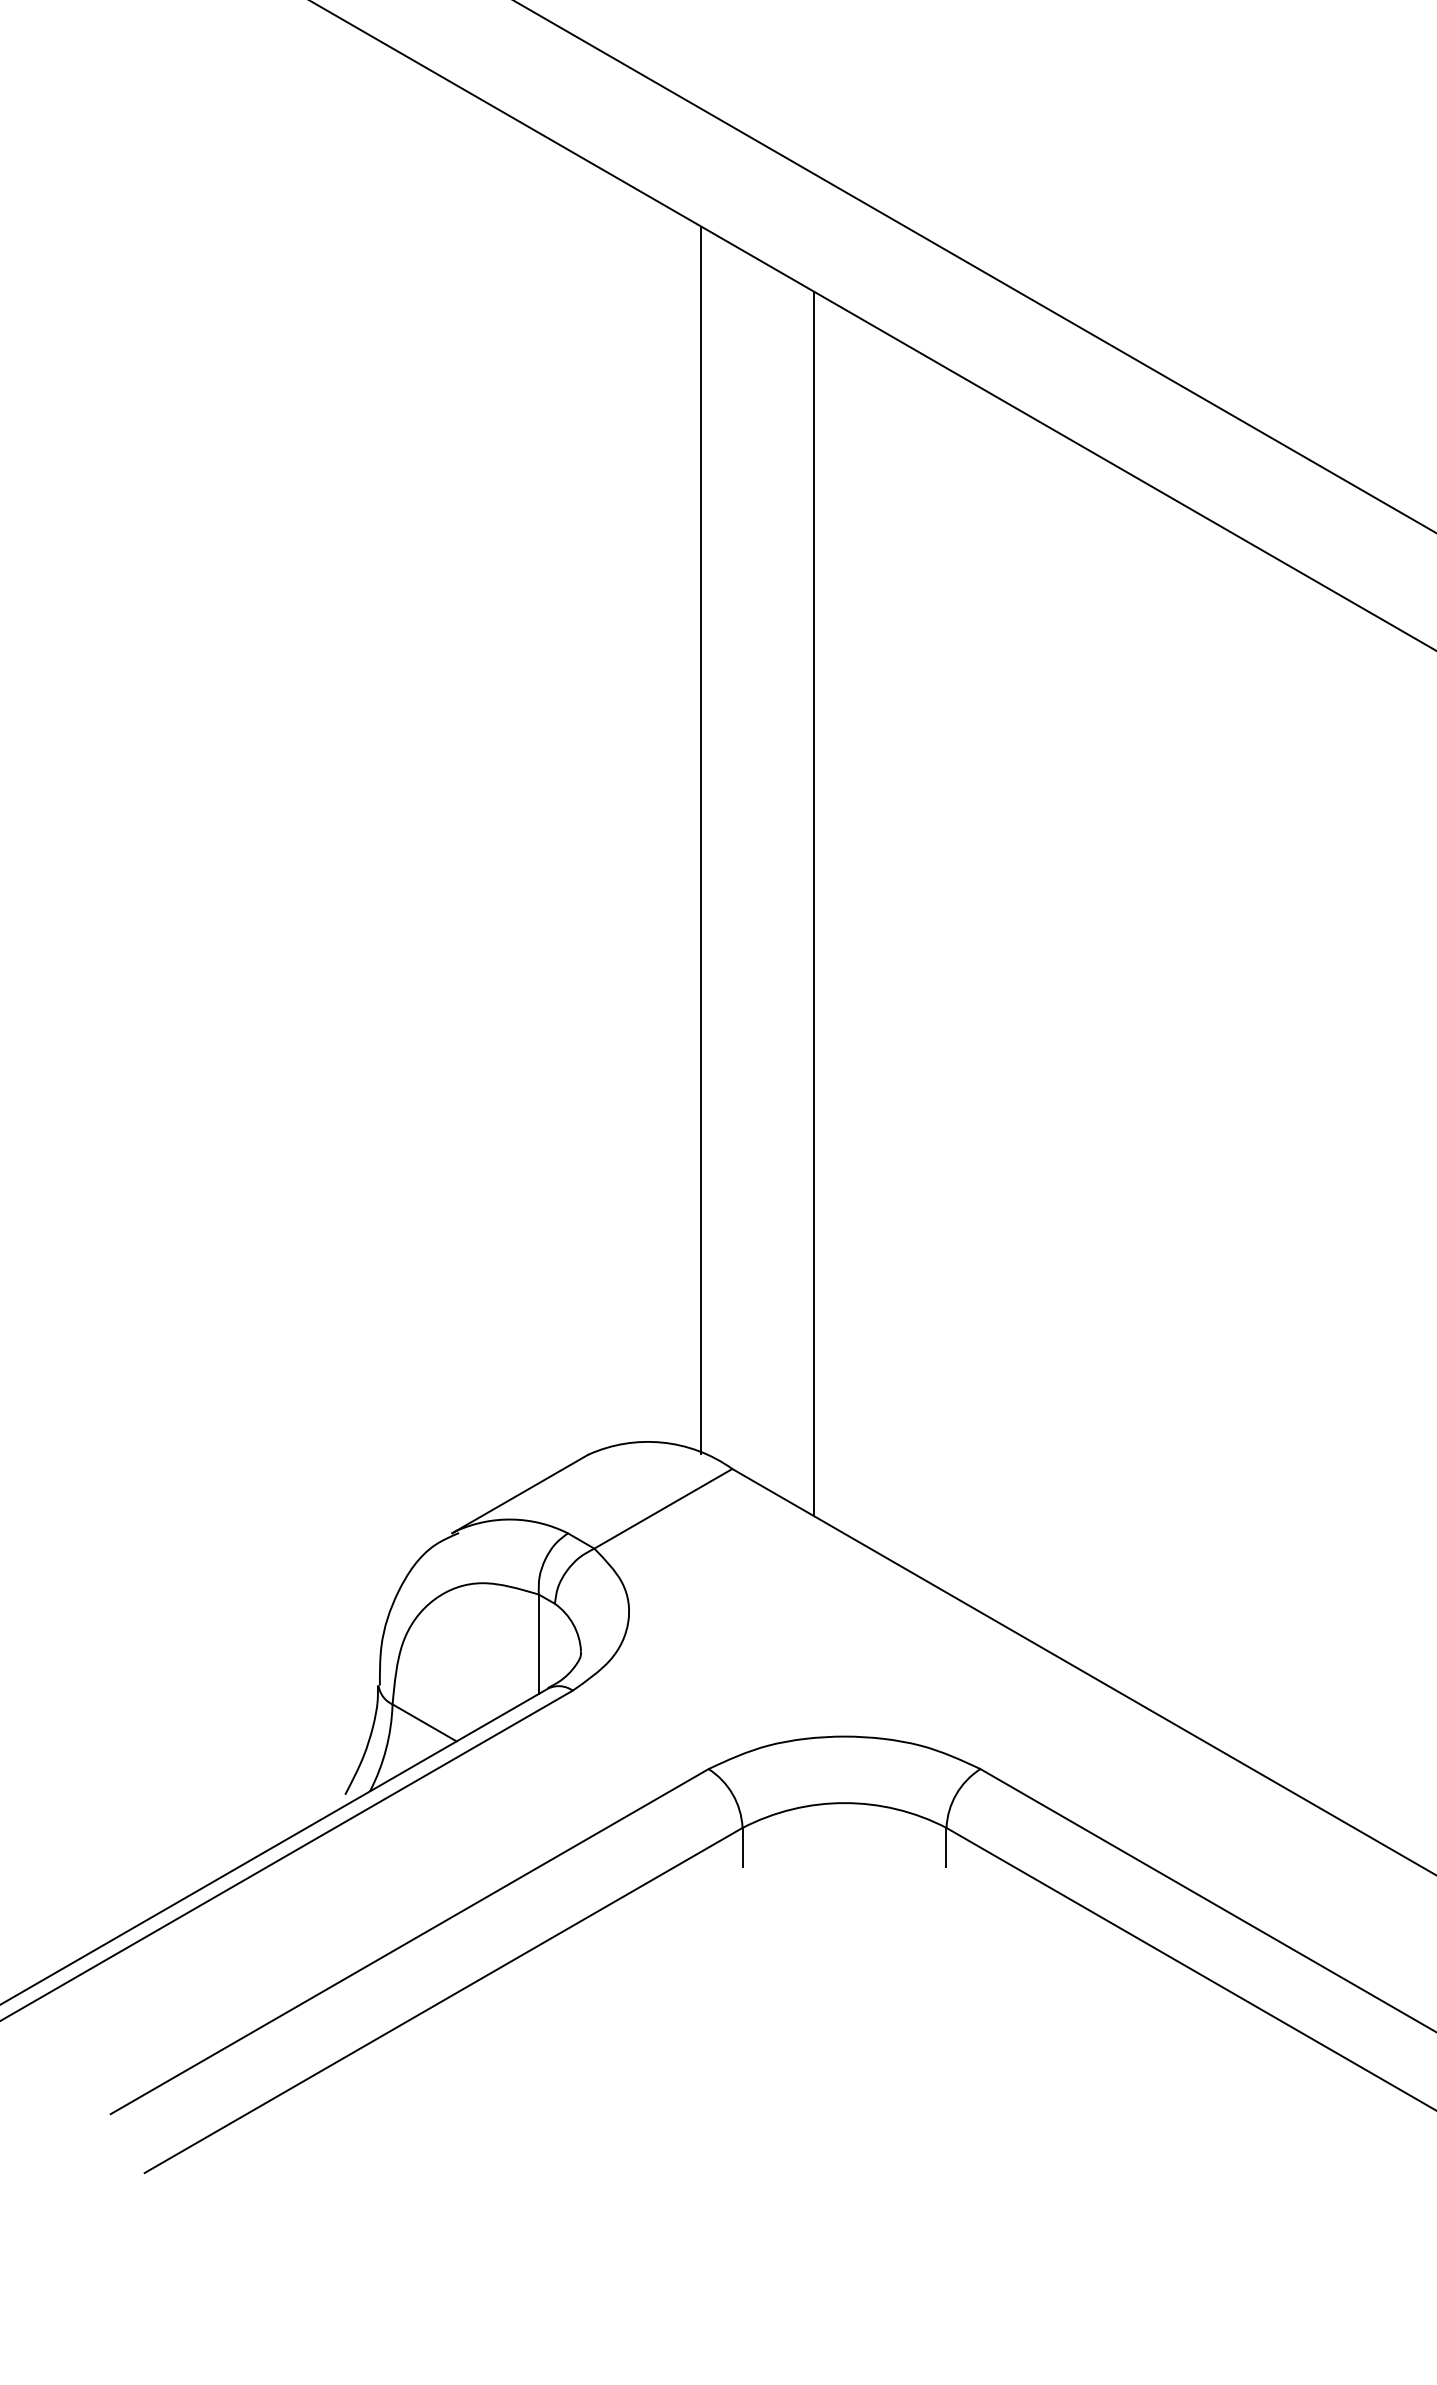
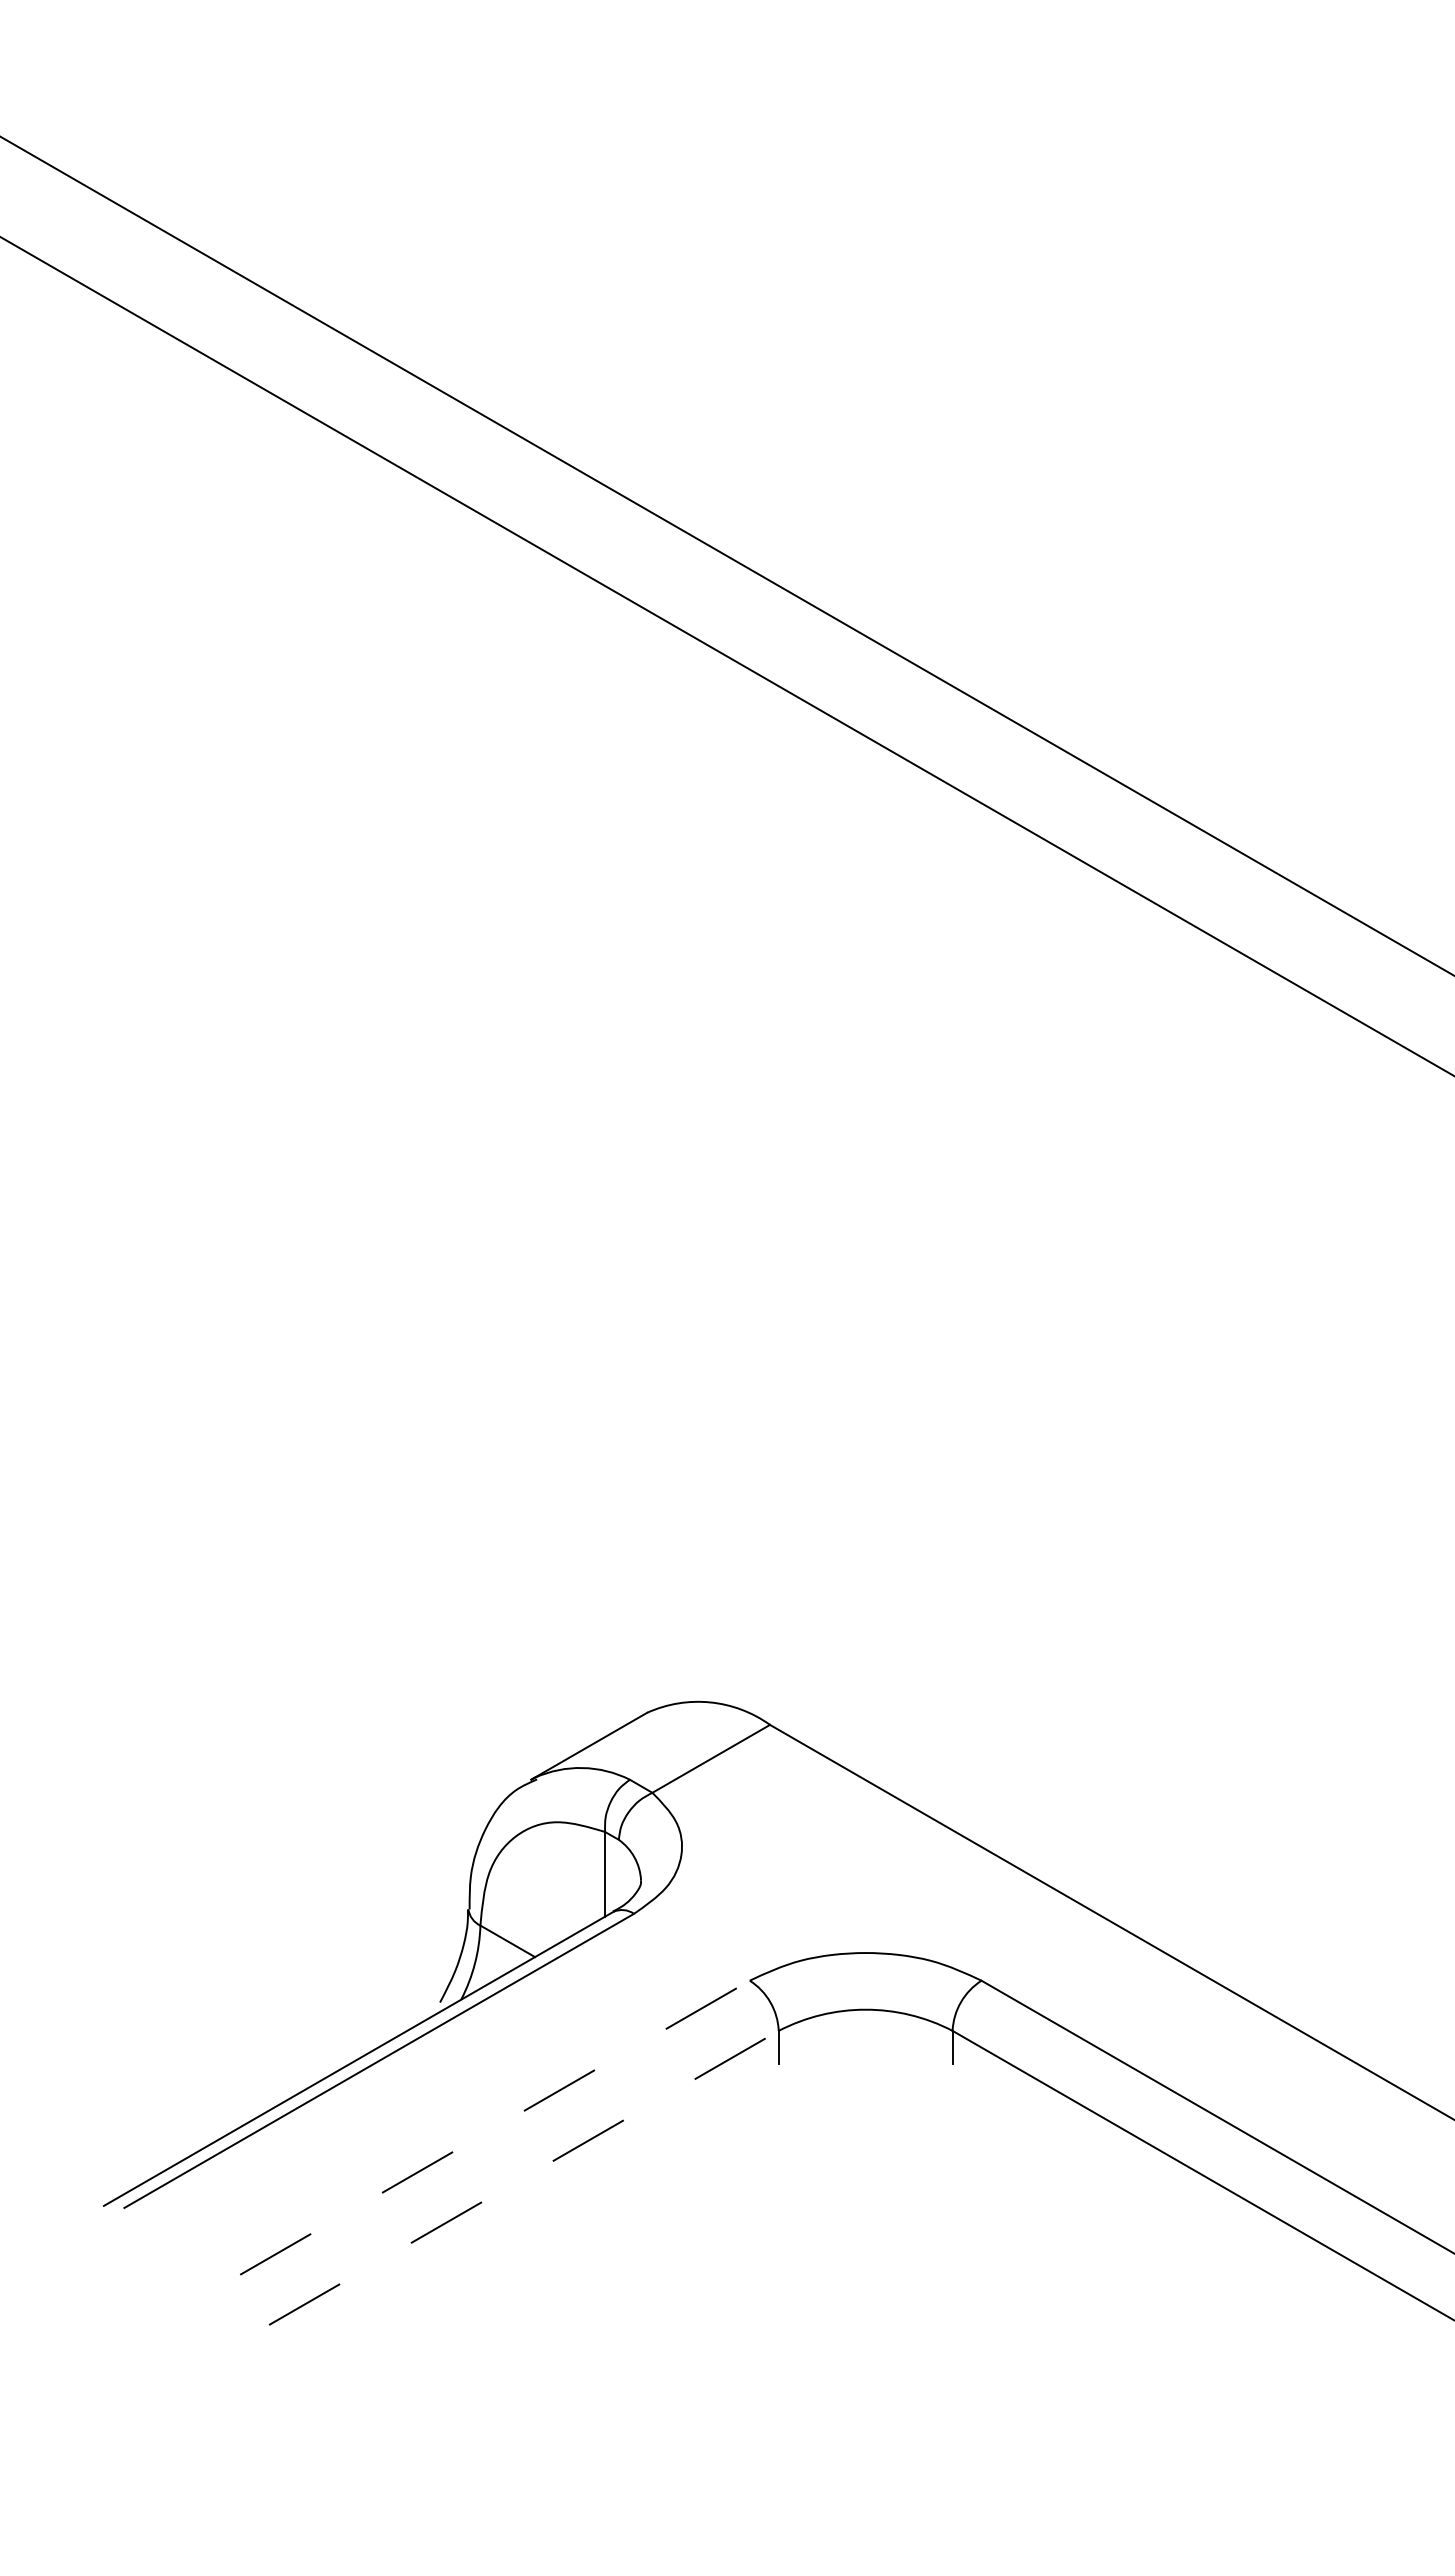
line: (701, 839) -> (743, 1188), removed
line: (813, 904) -> (839, 1243), removed
line: (410, 1941) -> (495, 2127), solid -> dashed
line: (444, 1999) -> (524, 2177), solid -> dashed

